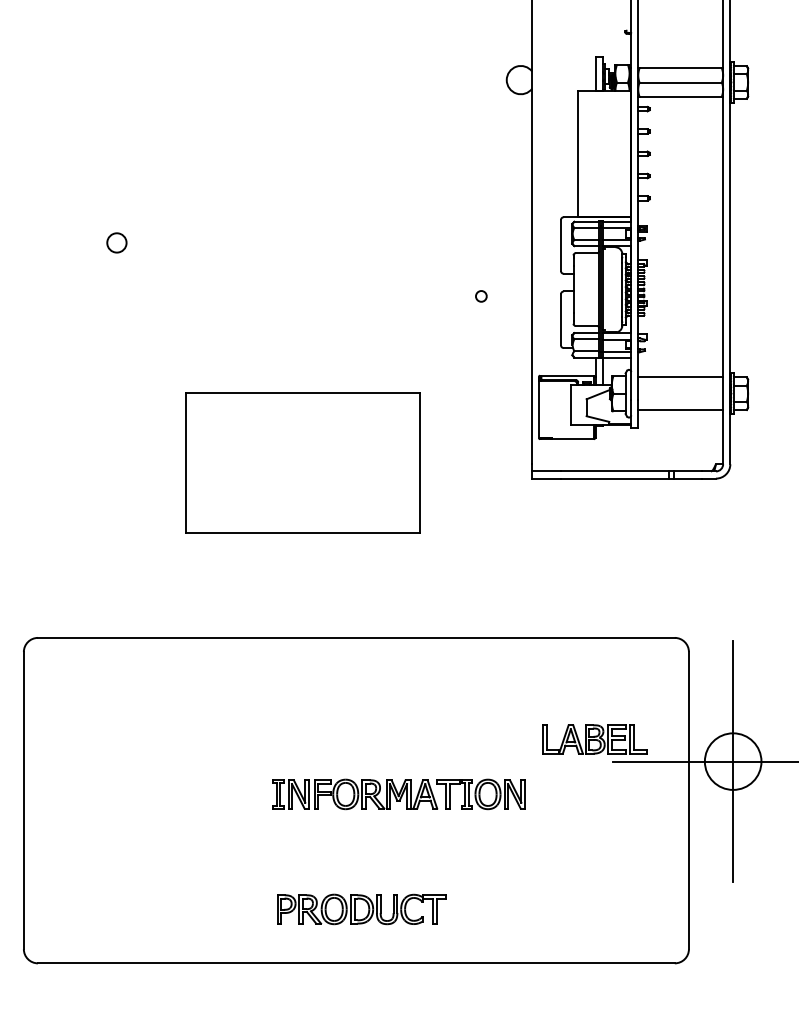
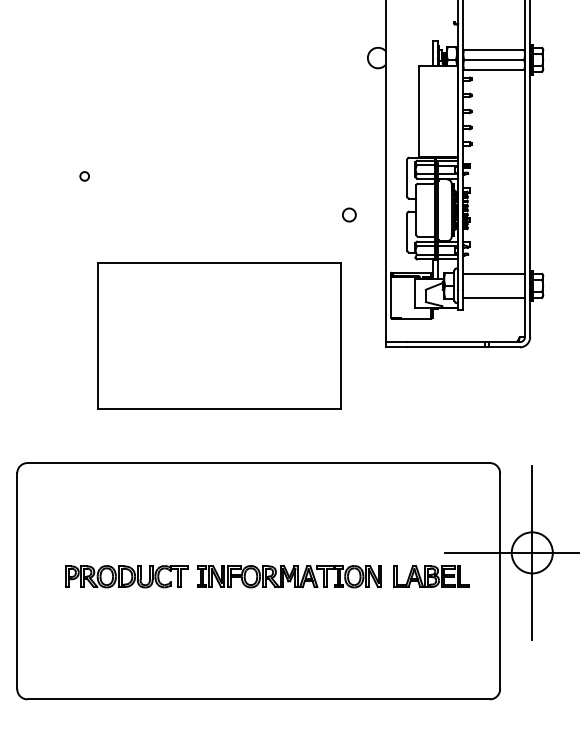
circle: (116, 243) -> (84, 176), size x0.62
circle: (481, 296) -> (349, 215), size x1.67
part: (302, 462) -> (219, 335), size x1.43
part: (594, 739) -> (431, 576), moved
part: (361, 909) -> (126, 576), moved

